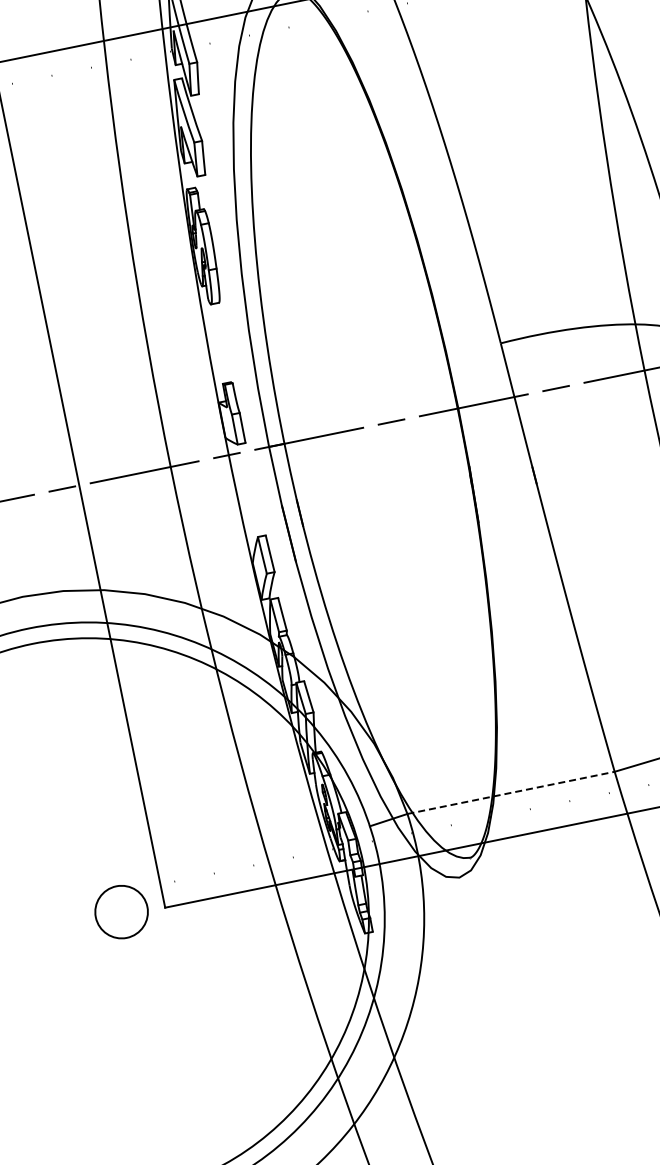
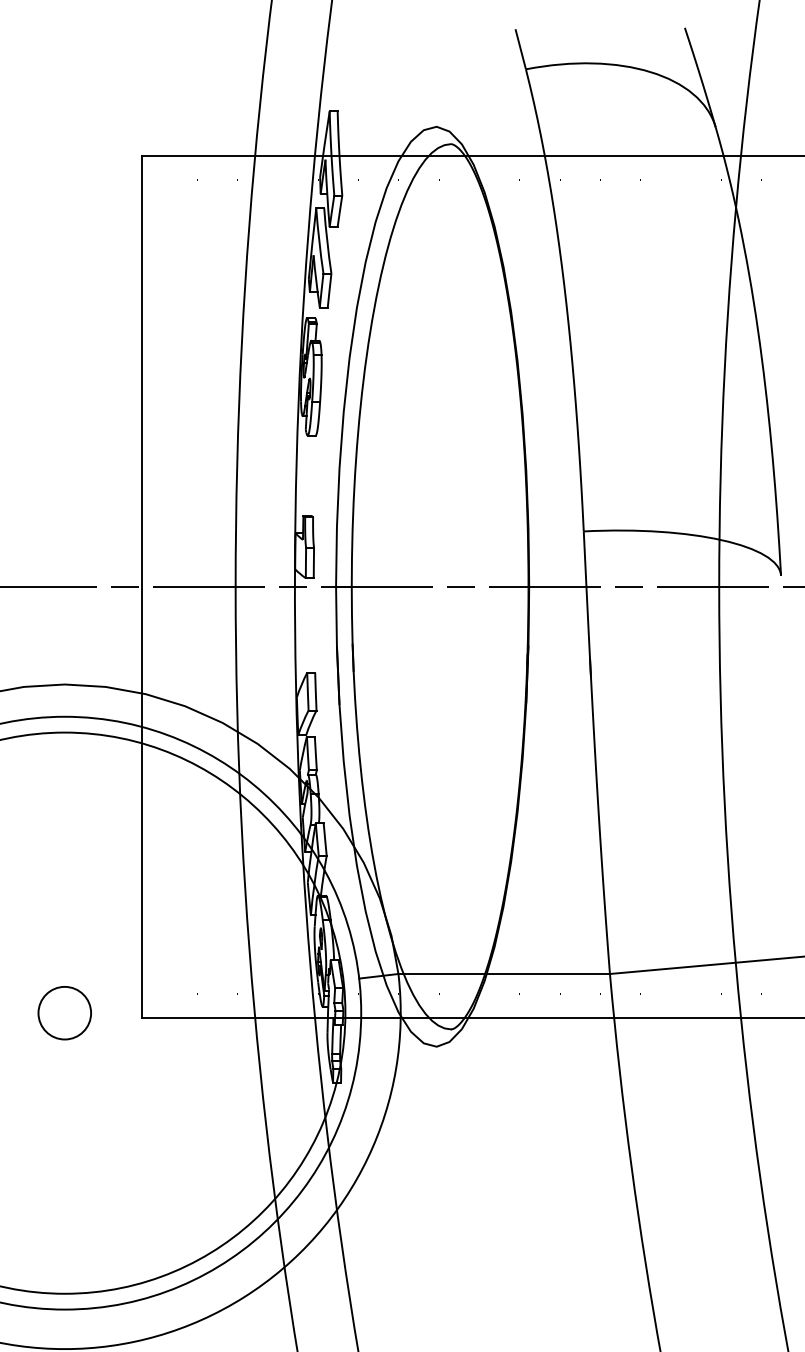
line: (511, 792) -> (504, 973), dashed -> solid
circle: (121, 912) -> (64, 1013), moved

